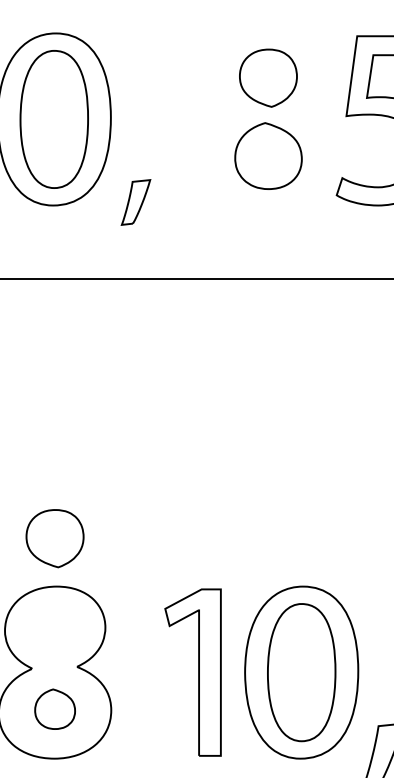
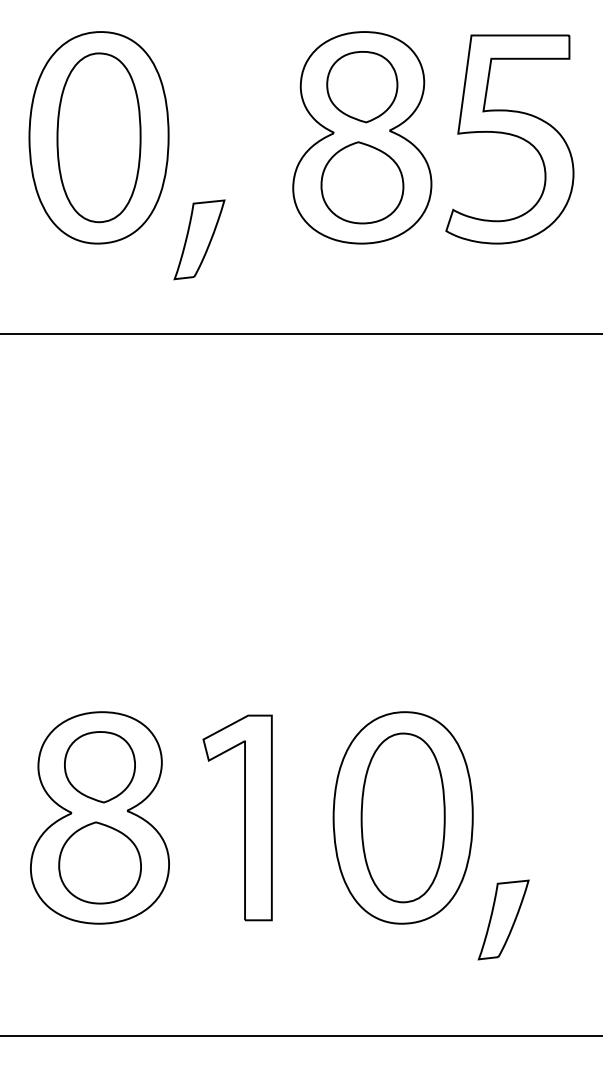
part: (268, 119) -> (362, 137), added
part: (136, 202) -> (199, 239), size x1.43
part: (54, 538) -> (99, 767), moved
part: (198, 672) -> (244, 817), moved
part: (54, 708) -> (99, 862), size x1.67

